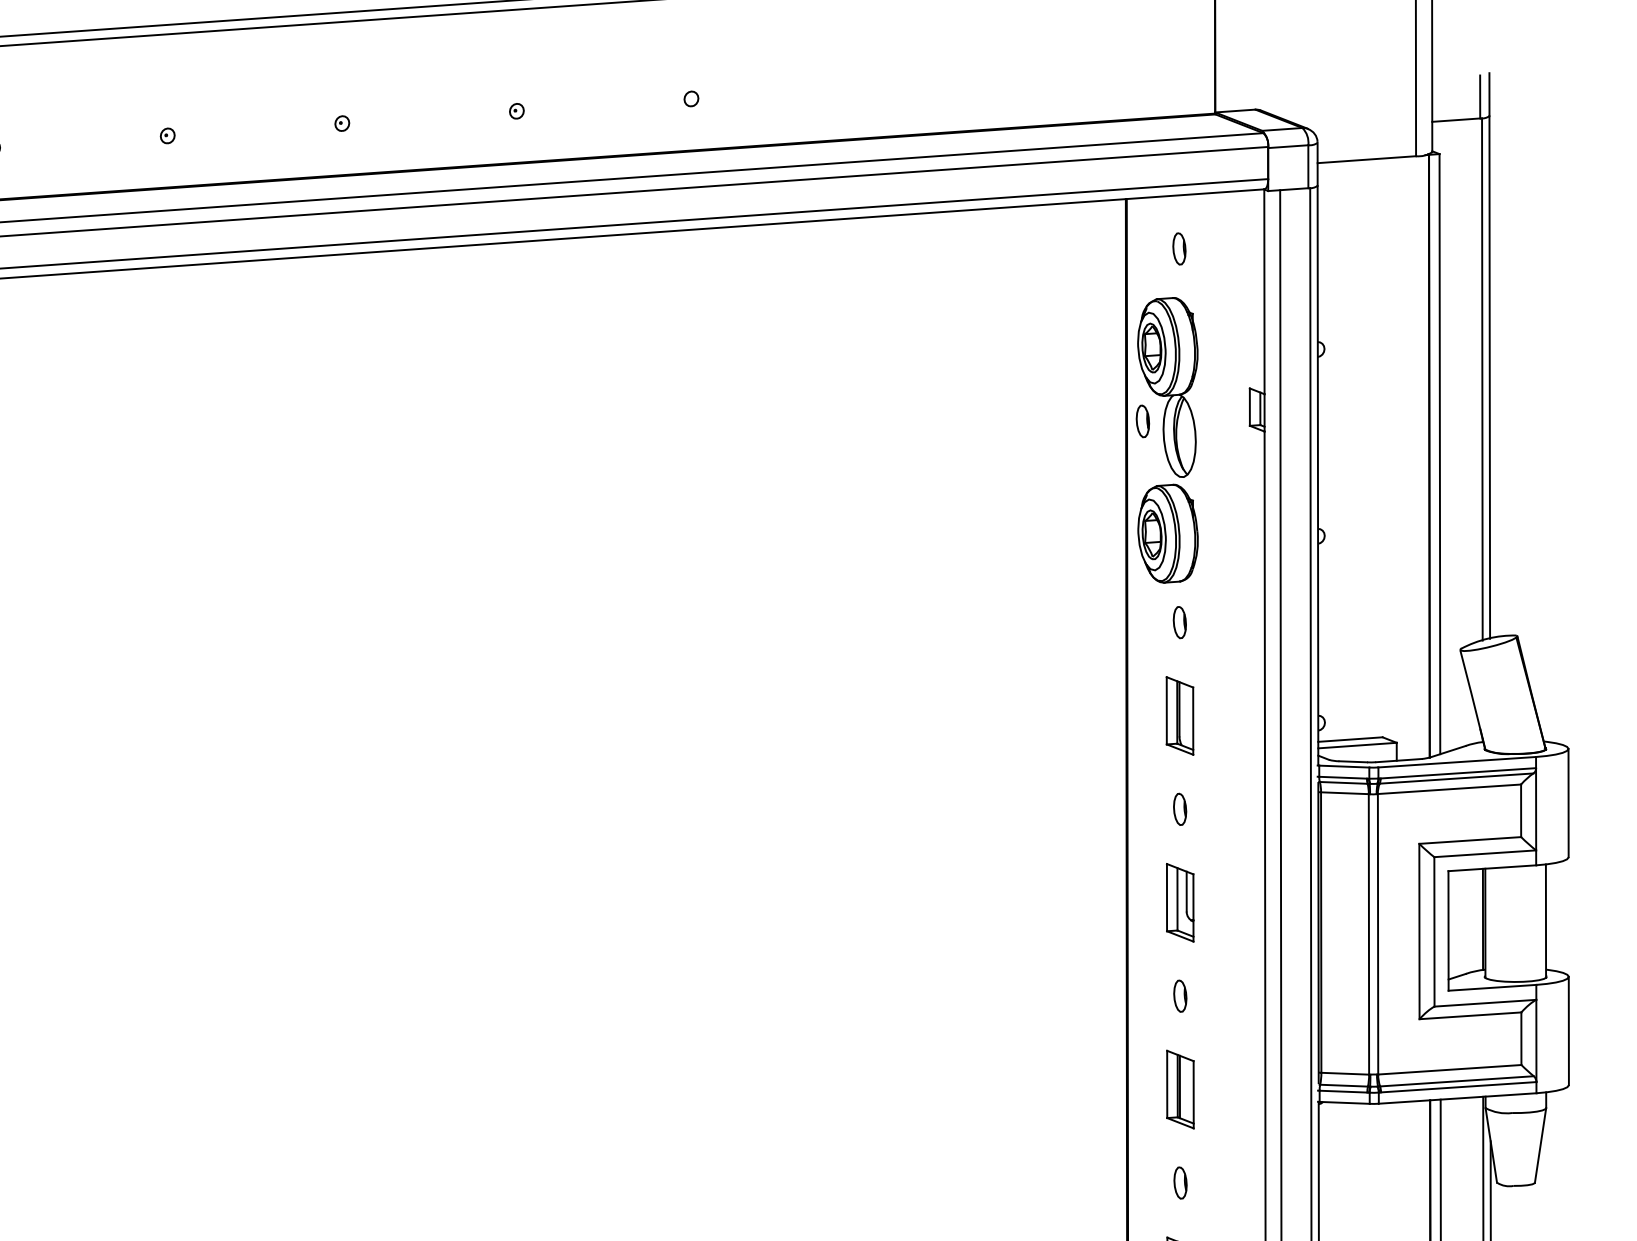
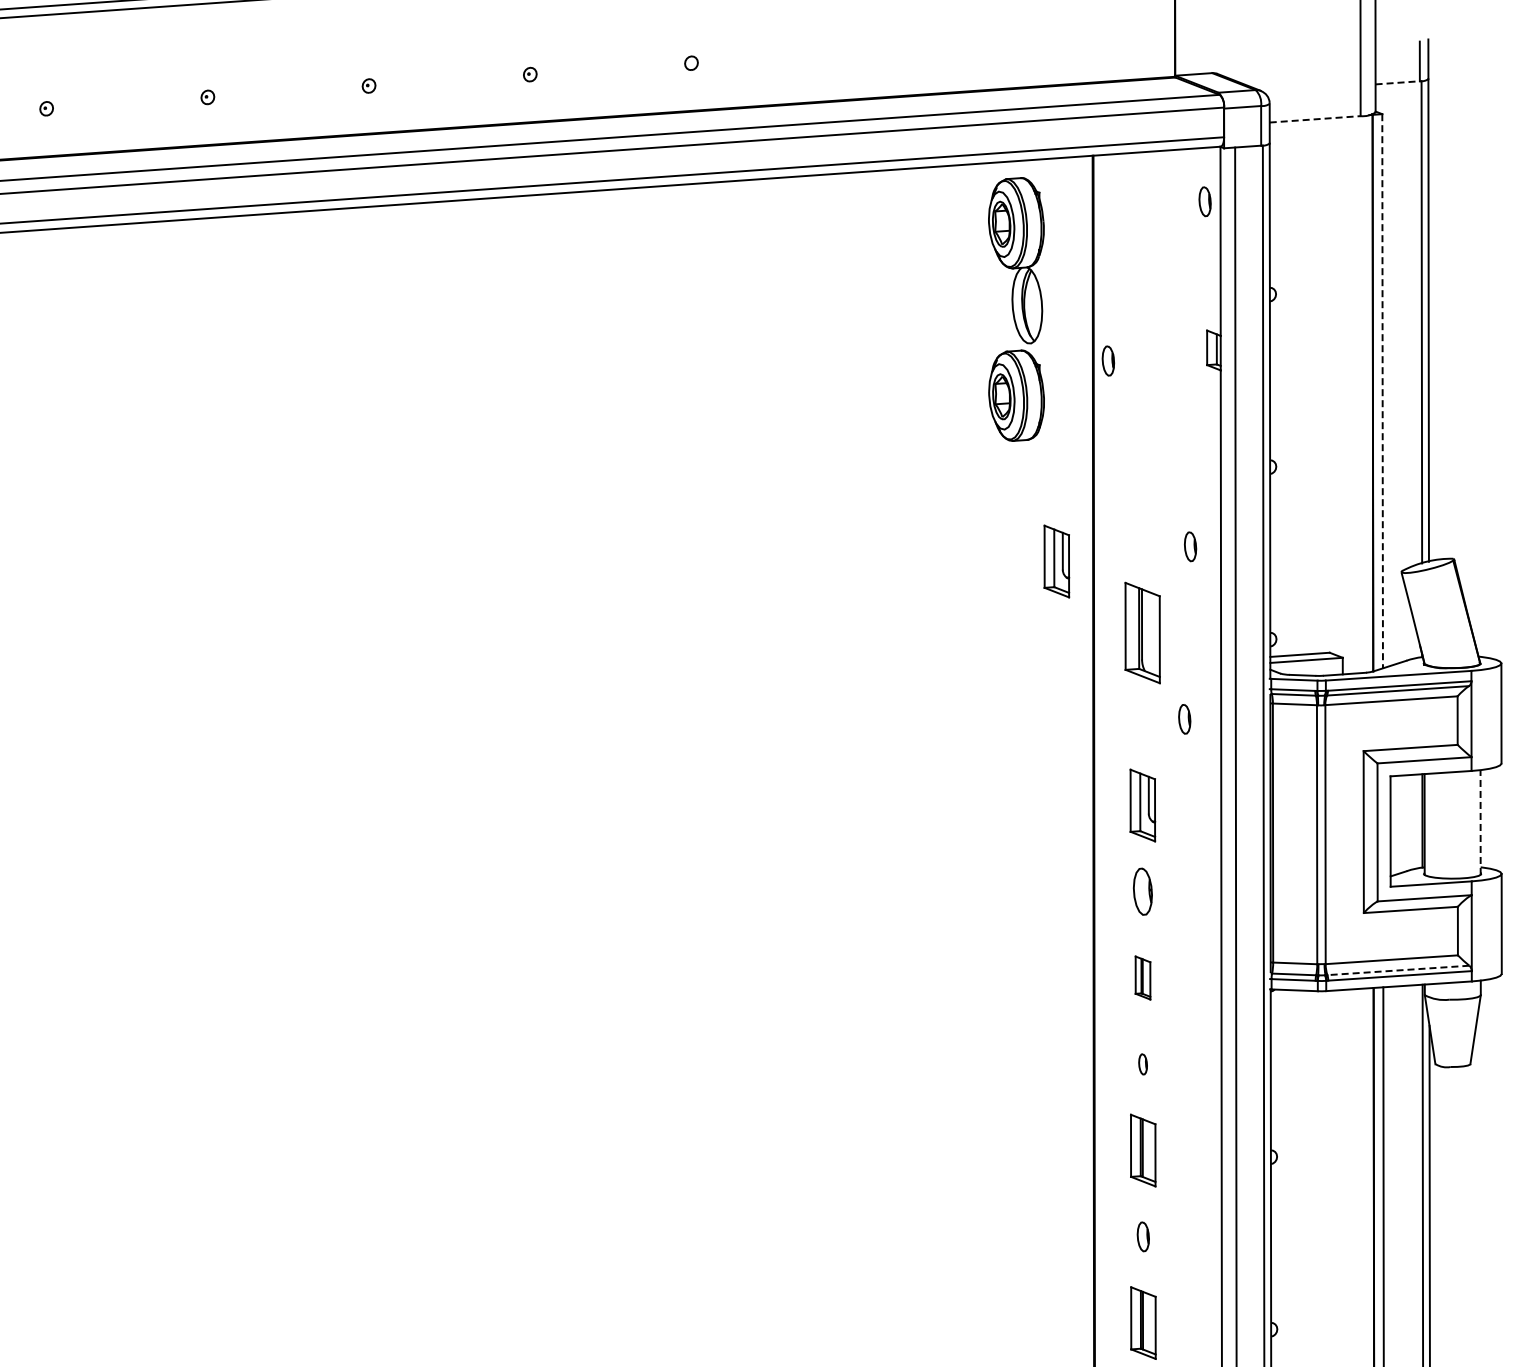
line: (1457, 119) -> (1398, 82), solid -> dashed
line: (1367, 159) -> (1315, 119), solid -> dashed
part: (1178, 248) -> (1204, 201), moved
part: (1167, 440) -> (1016, 309), moved
line: (1439, 454) -> (1382, 391), solid -> dashed
part: (1179, 622) -> (1190, 546), moved
part: (1086, 638) -> (1056, 561), added
part: (1179, 715) -> (1142, 632), size x1.4
part: (1179, 809) -> (1184, 719), moved
line: (1545, 921) -> (1480, 822), solid -> dashed
part: (1179, 995) -> (1142, 891), size x1.6
line: (1455, 1081) -> (1397, 970), solid -> dashed
part: (1179, 1088) -> (1142, 977), size x0.6
part: (1179, 1183) -> (1142, 1064), size x0.7

